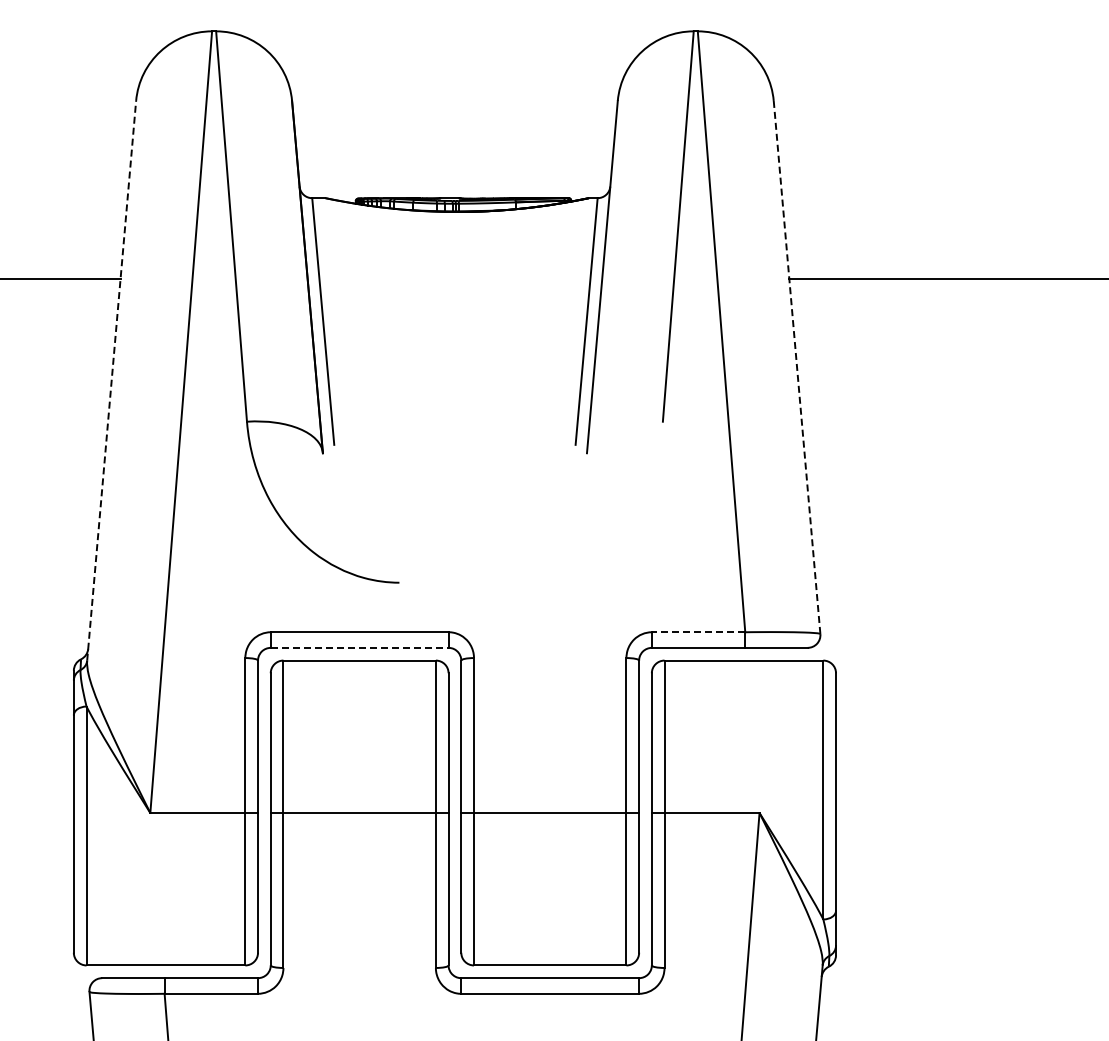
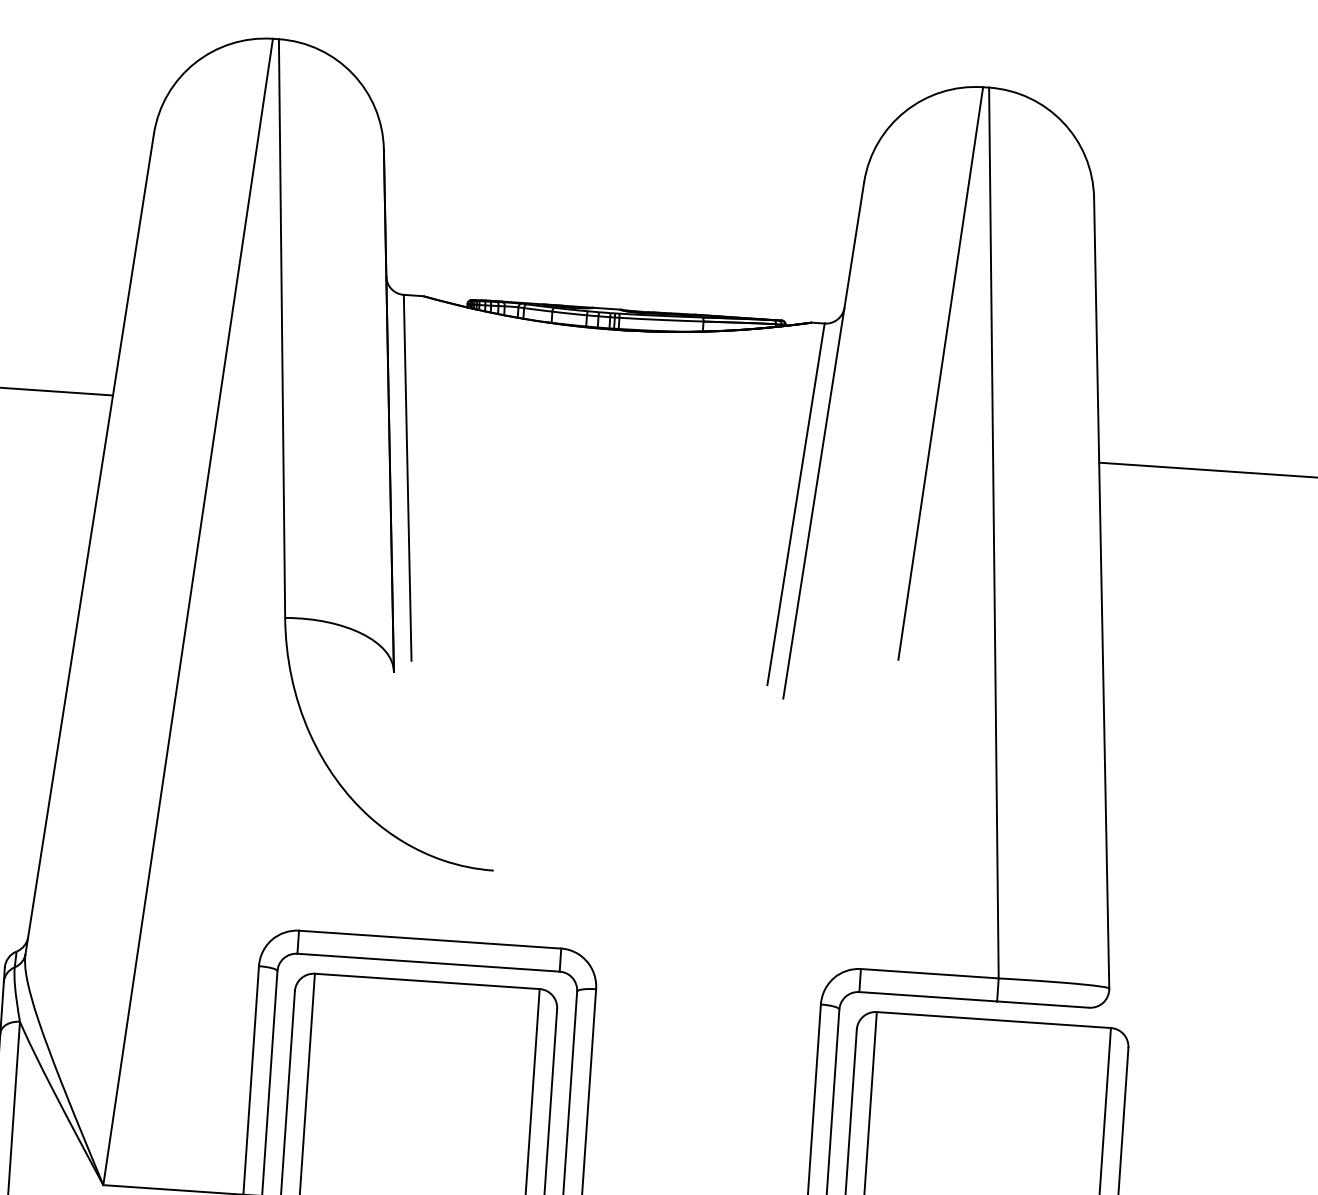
line: (797, 367) -> (1102, 593), dashed -> solid
line: (111, 380) -> (89, 543), dashed -> solid
line: (698, 632) -> (929, 974), dashed -> solid
line: (359, 647) -> (428, 962), dashed -> solid

